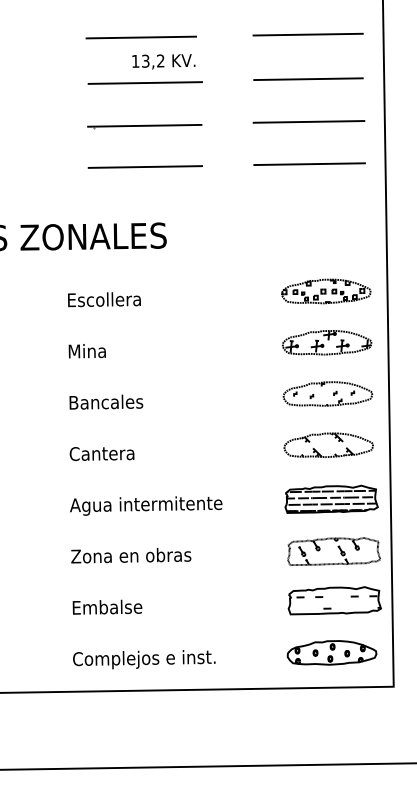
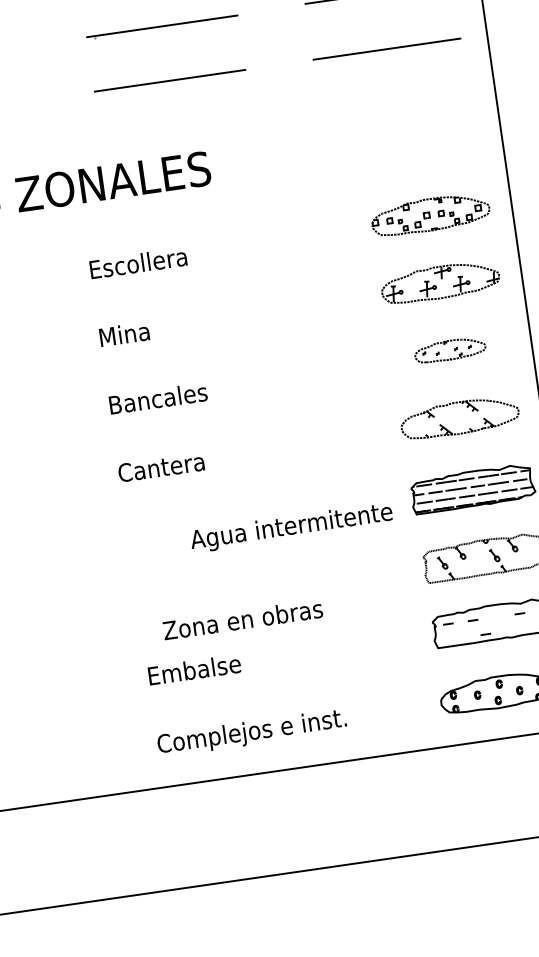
part: (327, 393) -> (449, 349), size x0.6
text: (146, 505) -> (292, 527), moved
text: (131, 555) -> (243, 619), moved

